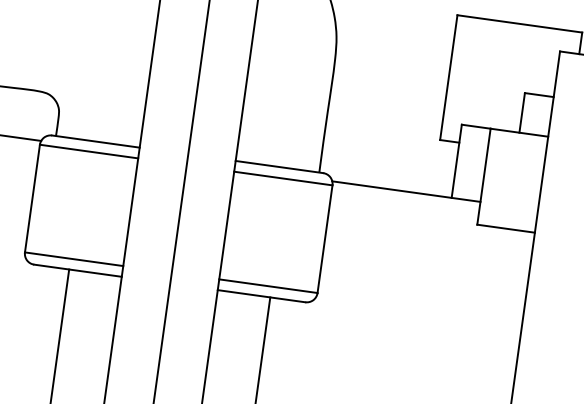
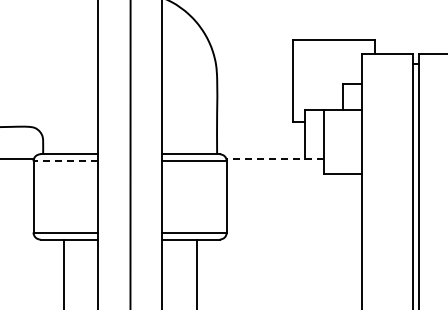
line: (88, 151) -> (65, 161), solid -> dashed
line: (406, 191) -> (275, 158), solid -> dashed

